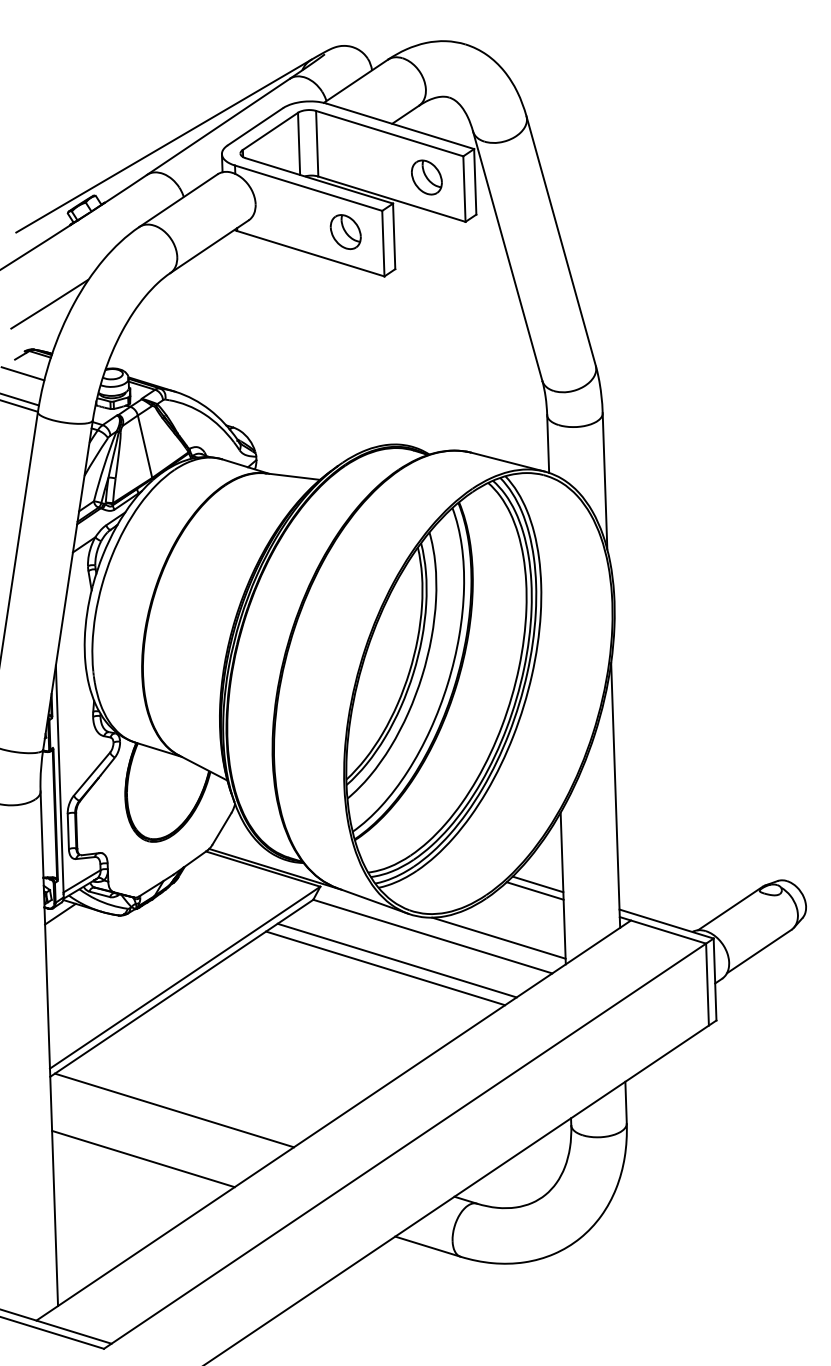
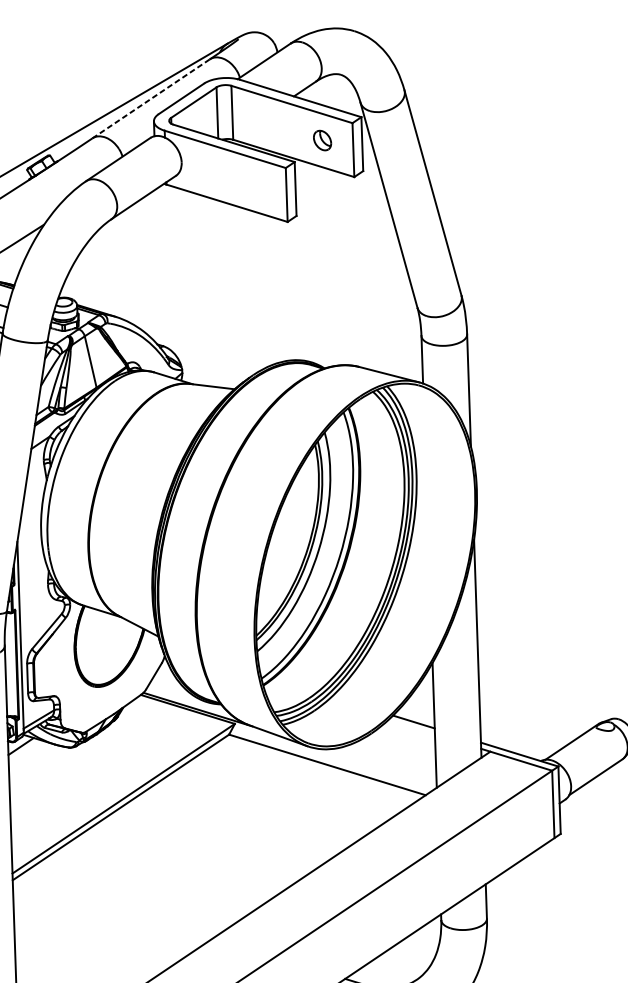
line: (218, 126) -> (151, 98), solid -> dashed
part: (426, 177) -> (322, 140), size x0.7
part: (345, 231) -> (255, 184), removed
line: (534, 890) -> (411, 727), removed
line: (498, 937) -> (381, 765), removed
line: (396, 960) -> (297, 784), removed
line: (385, 968) -> (288, 791), removed
line: (173, 1110) -> (114, 907), removed
line: (143, 1158) -> (89, 947), removed

